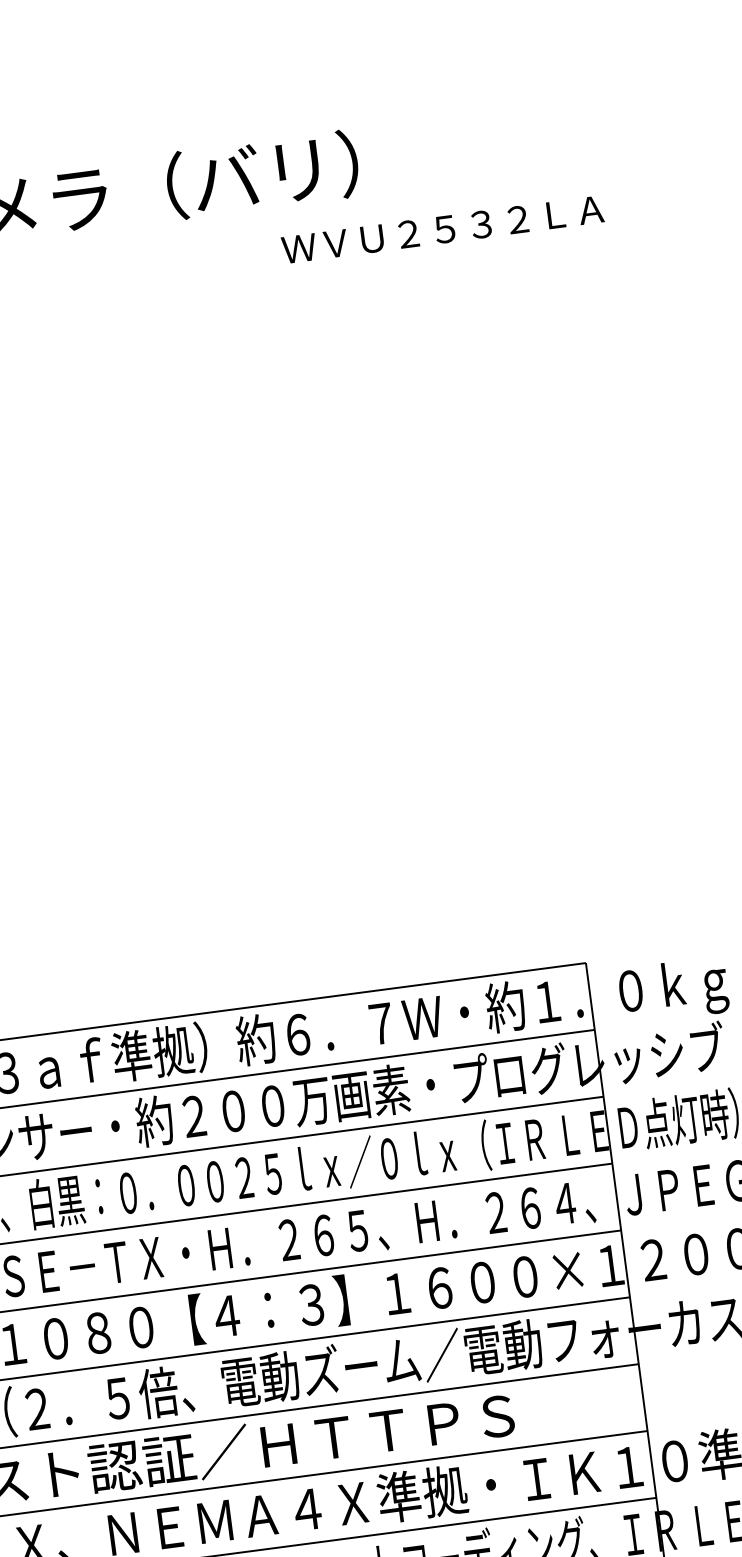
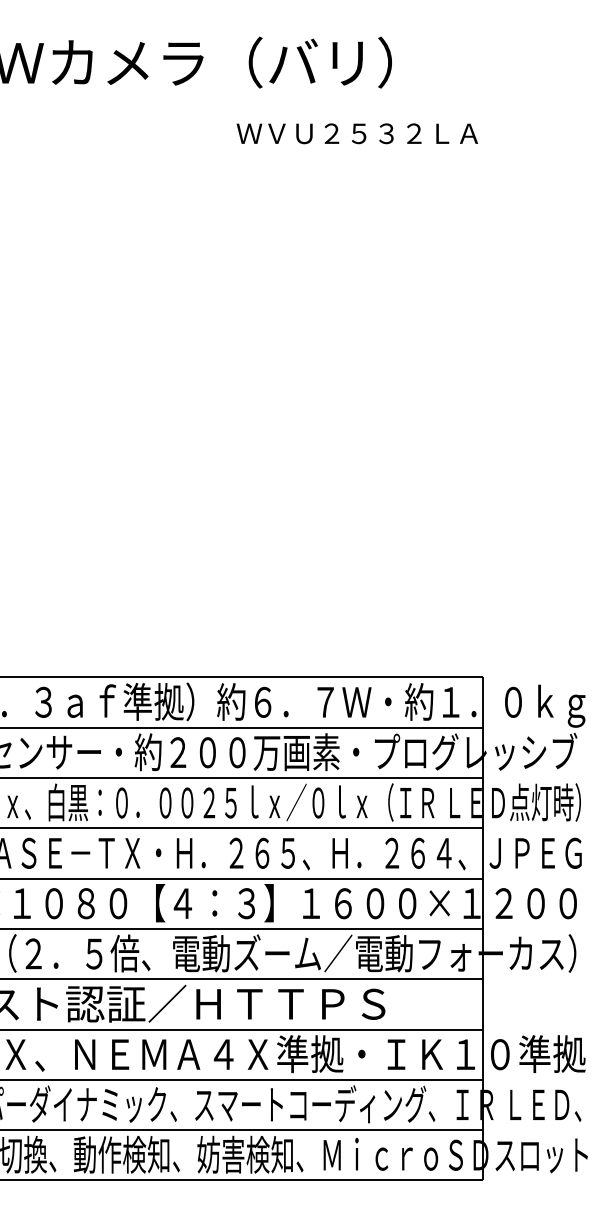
text: (442, 229) -> (357, 133), moved

